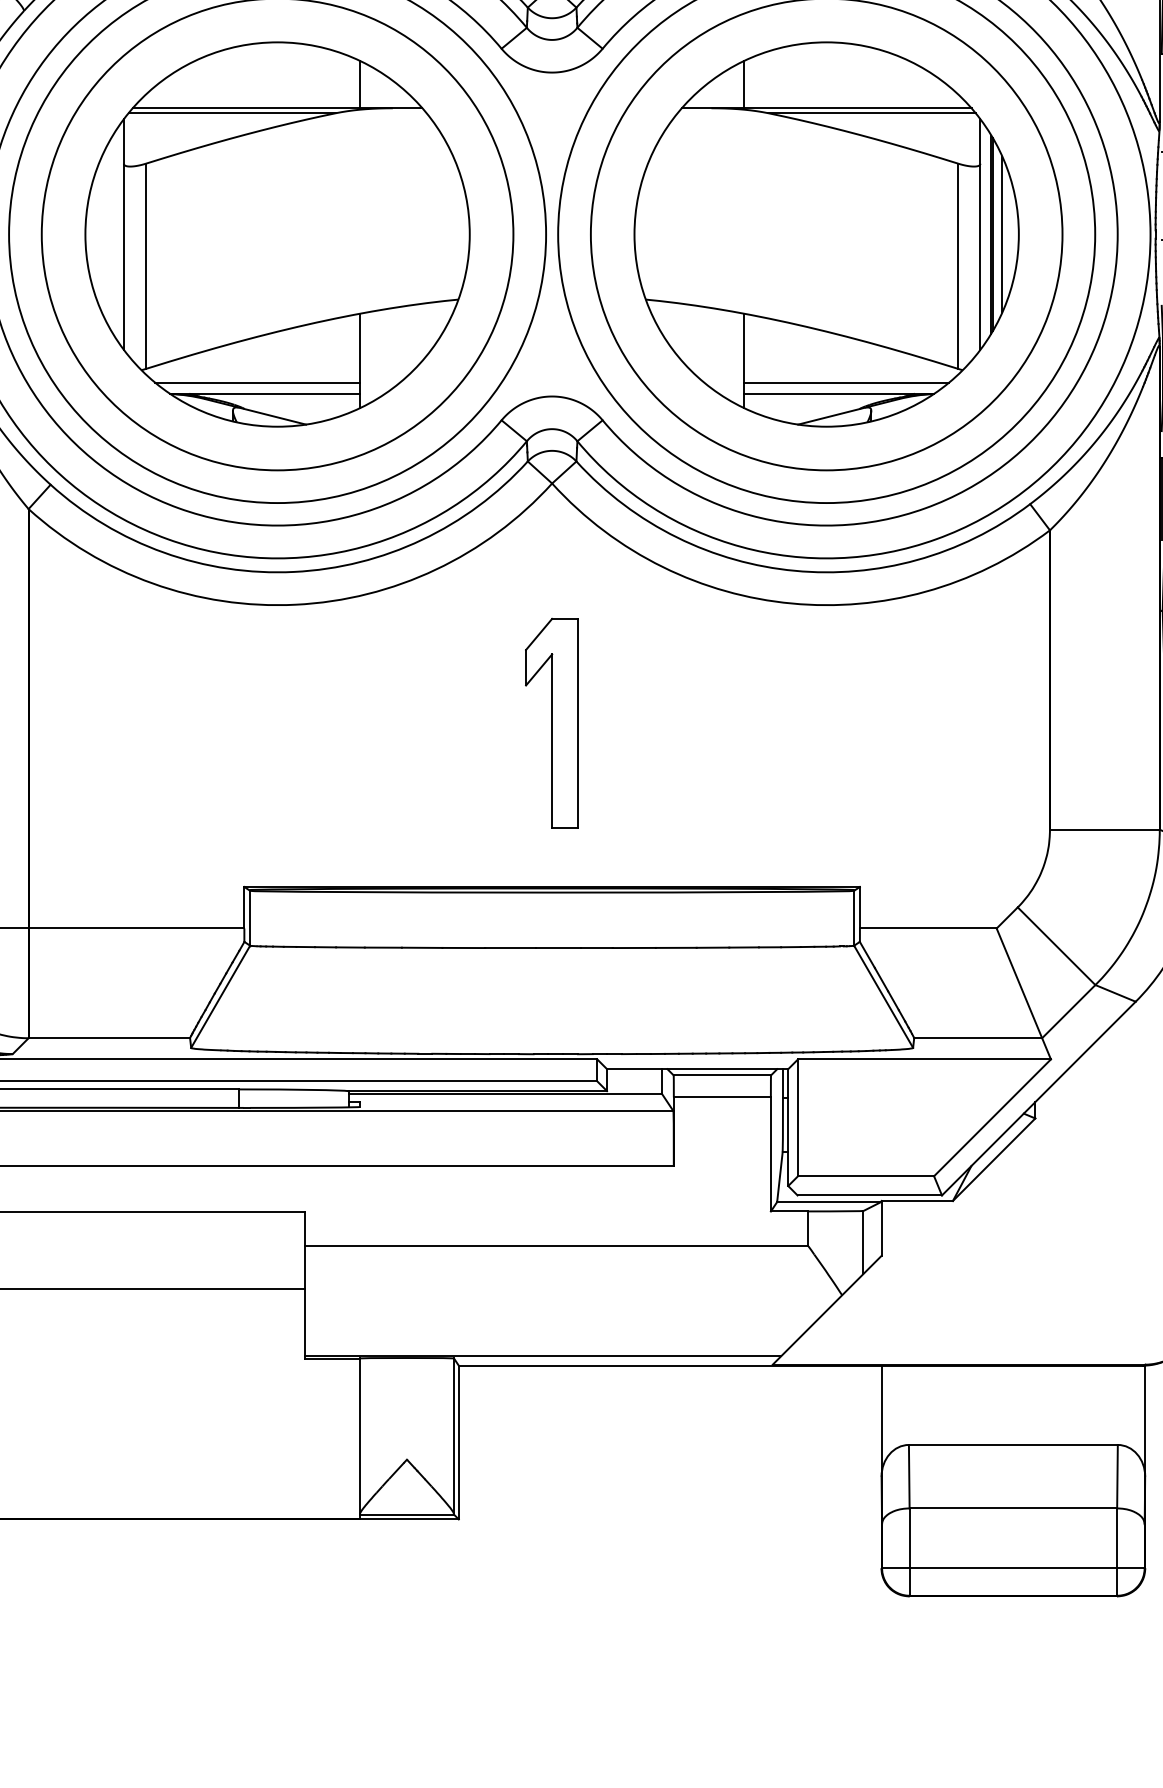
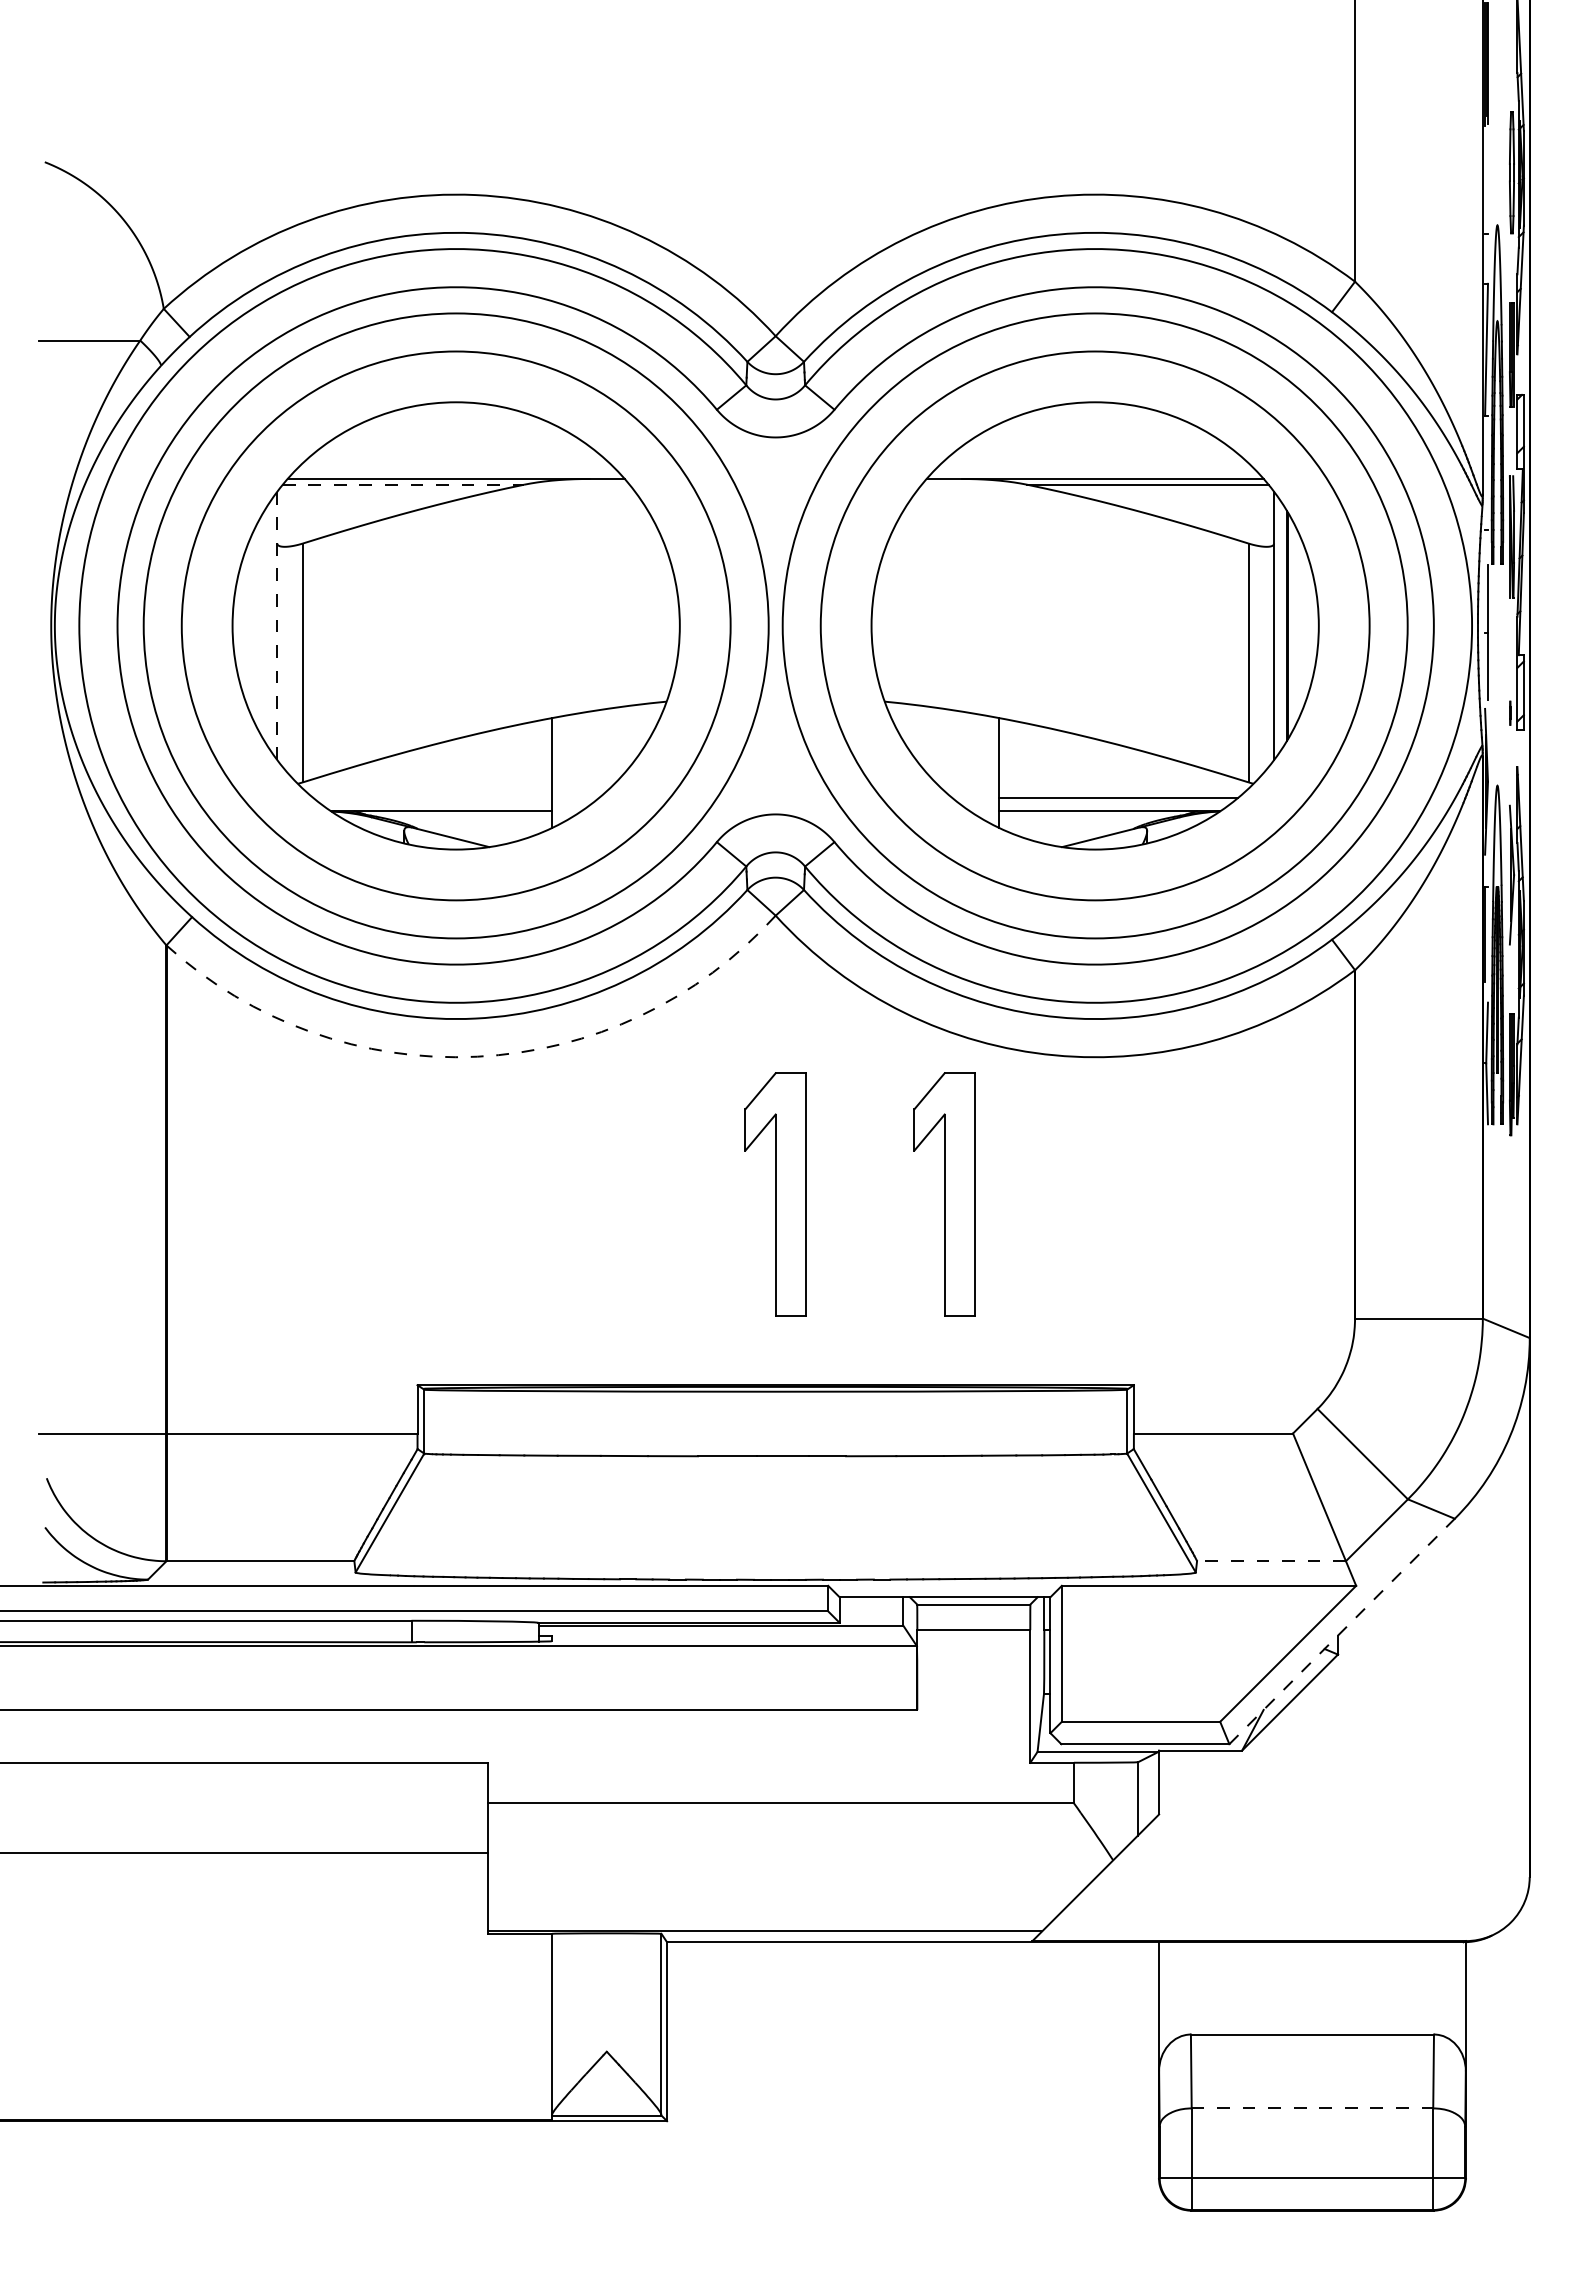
line: (360, 83) -> (552, 450), removed
line: (744, 83) -> (999, 450), removed
line: (232, 113) -> (403, 484), solid -> dashed
line: (1002, 234) -> (1299, 625), removed
line: (124, 235) -> (277, 626), solid -> dashed
line: (257, 382) -> (432, 798), removed
arc: (295, 604) -> (477, 1056), solid -> dashed
part: (697, 723) -> (944, 1194), added
line: (978, 1038) -> (1271, 1561), solid -> dashed
line: (1039, 1098) -> (1342, 1631), solid -> dashed
line: (1013, 1508) -> (1312, 2108), solid -> dashed

